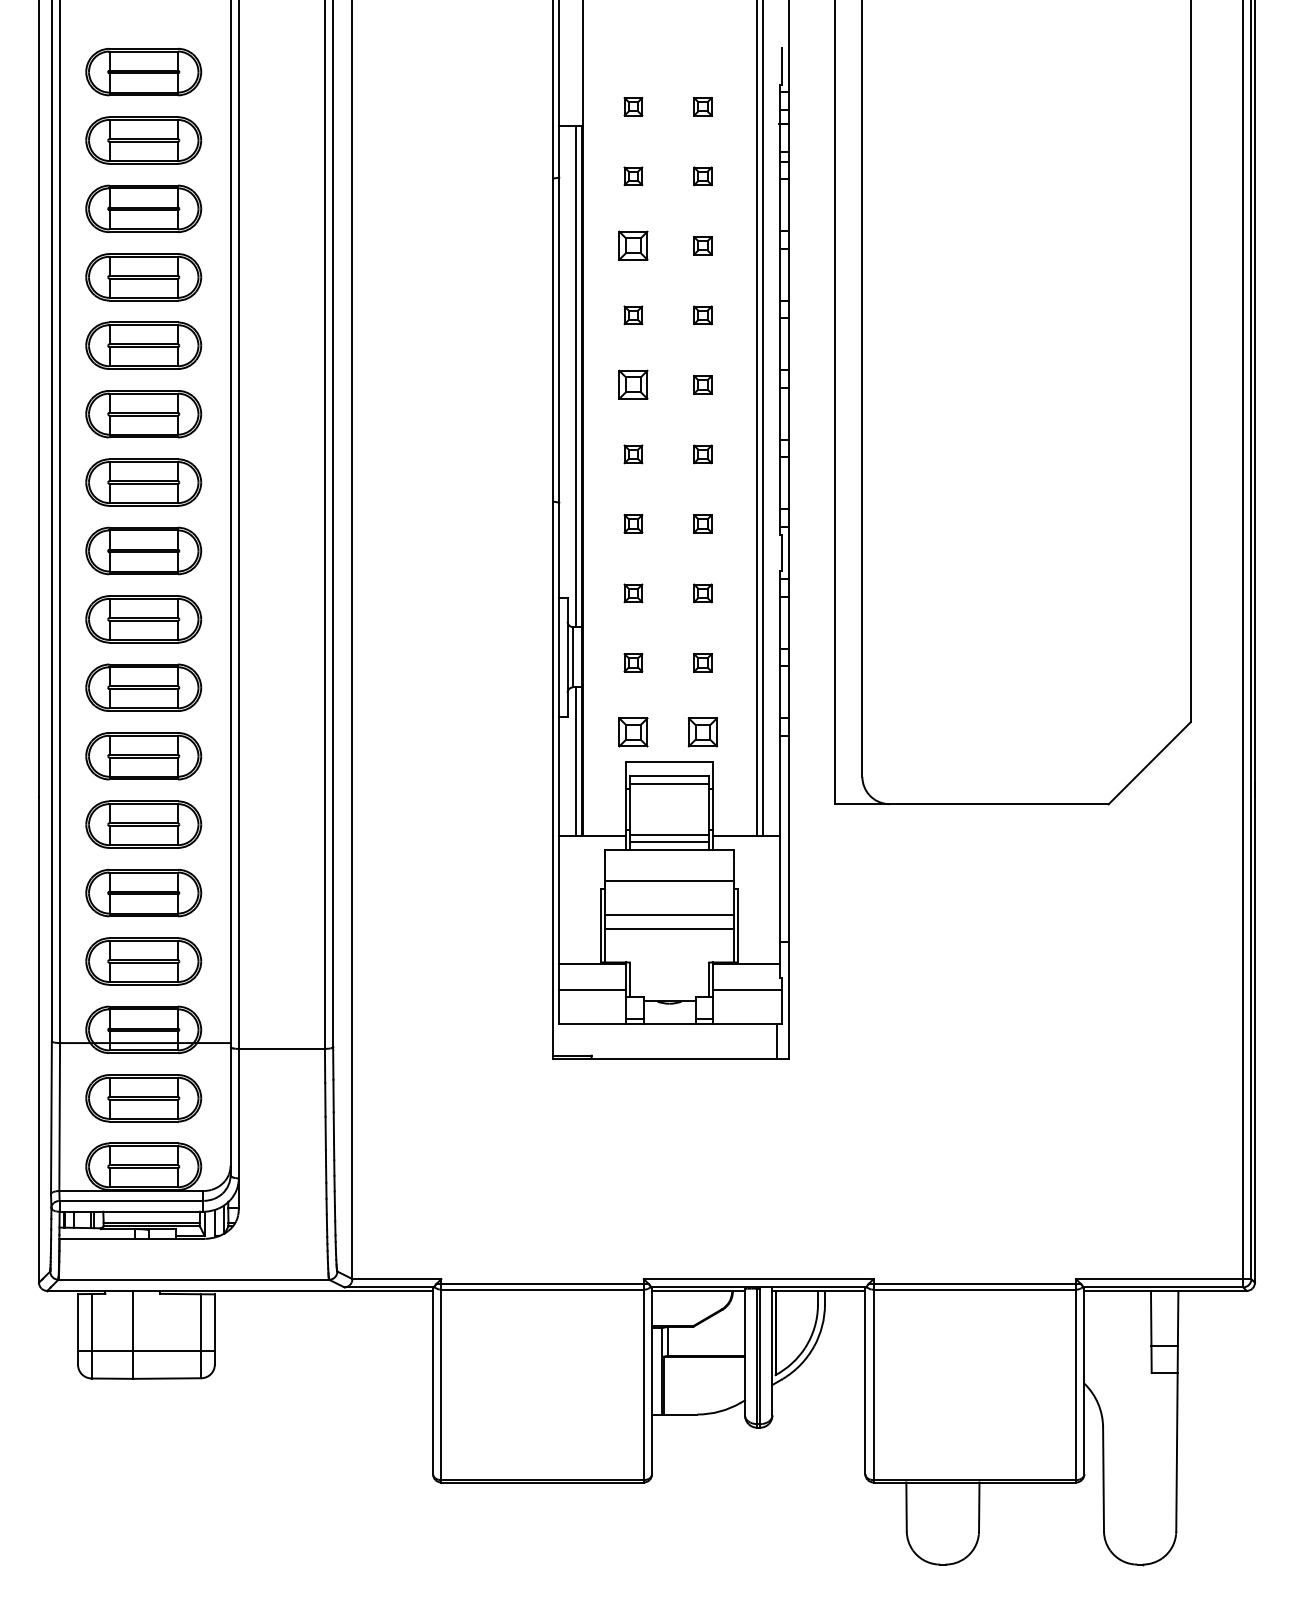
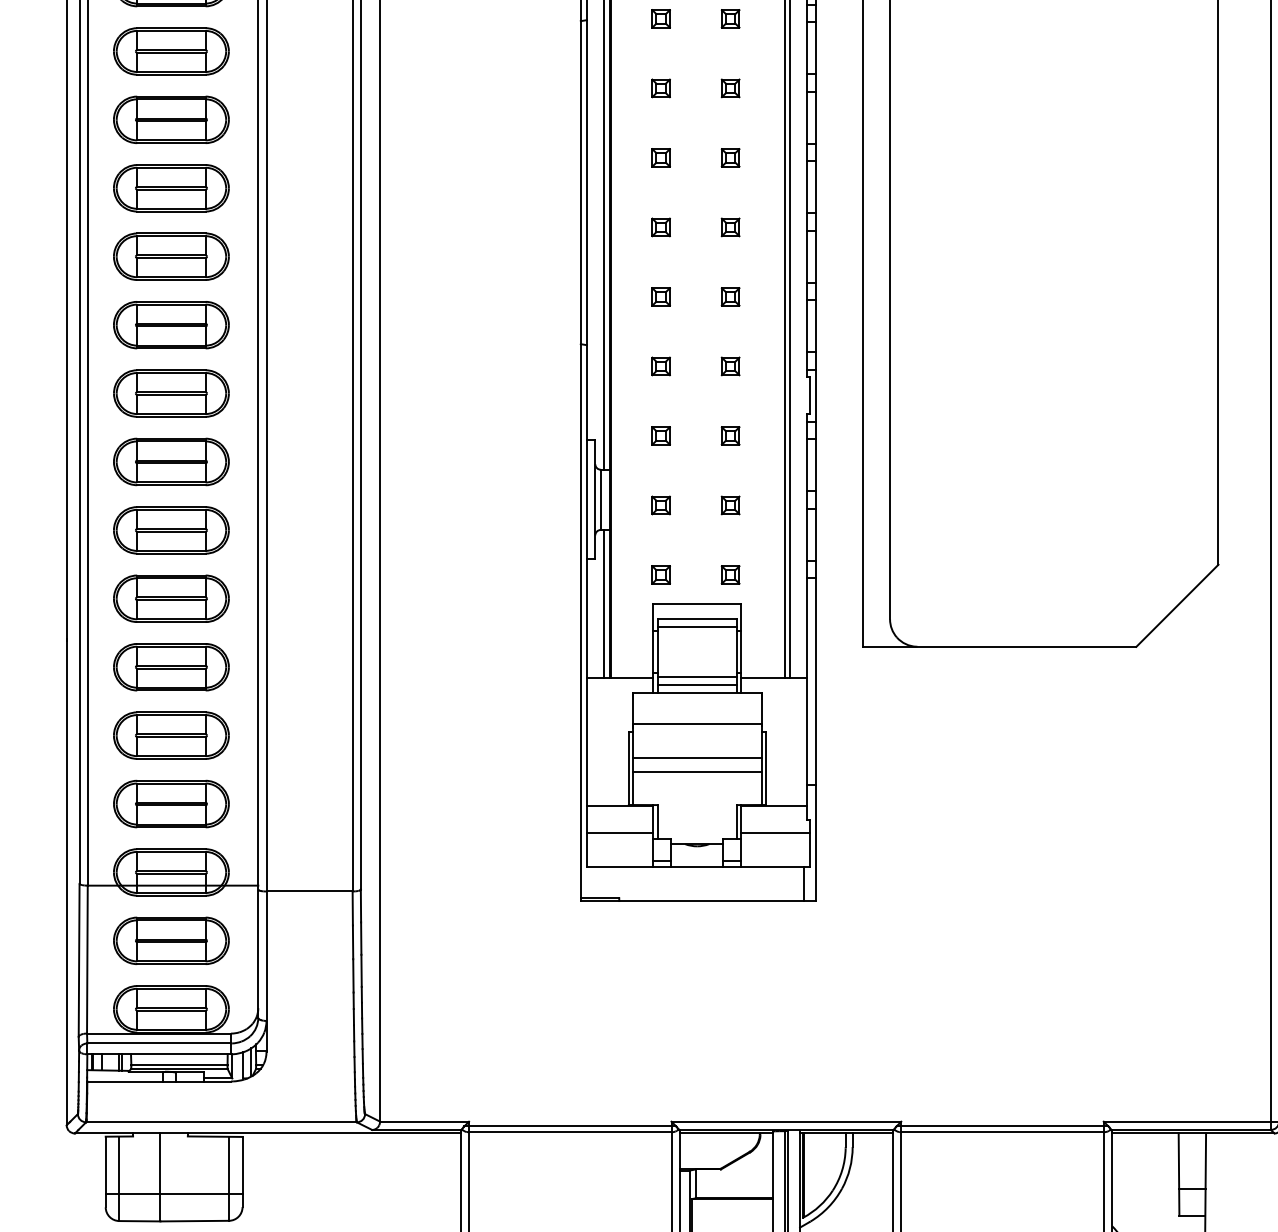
part: (633, 245) -> (661, 88), size x0.62
part: (633, 384) -> (661, 227), size x0.62
part: (633, 732) -> (661, 575), size x0.62
part: (702, 732) -> (730, 575), size x0.62

